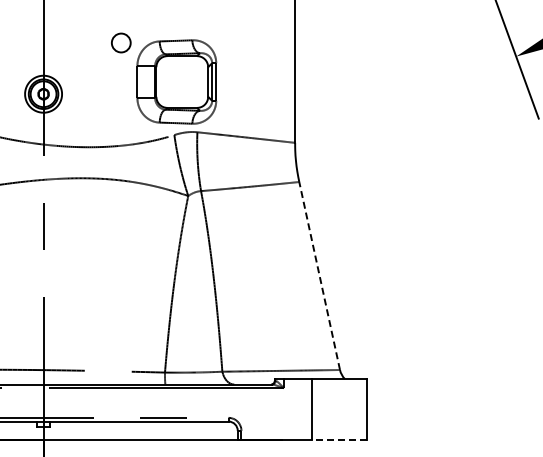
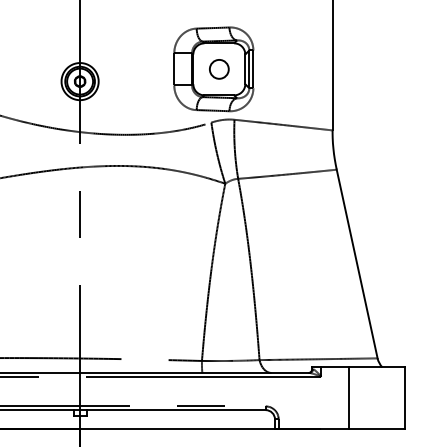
circle: (121, 42) -> (219, 68), moved
line: (319, 275) -> (357, 263), dashed -> solid
line: (339, 440) -> (377, 429), dashed -> solid

